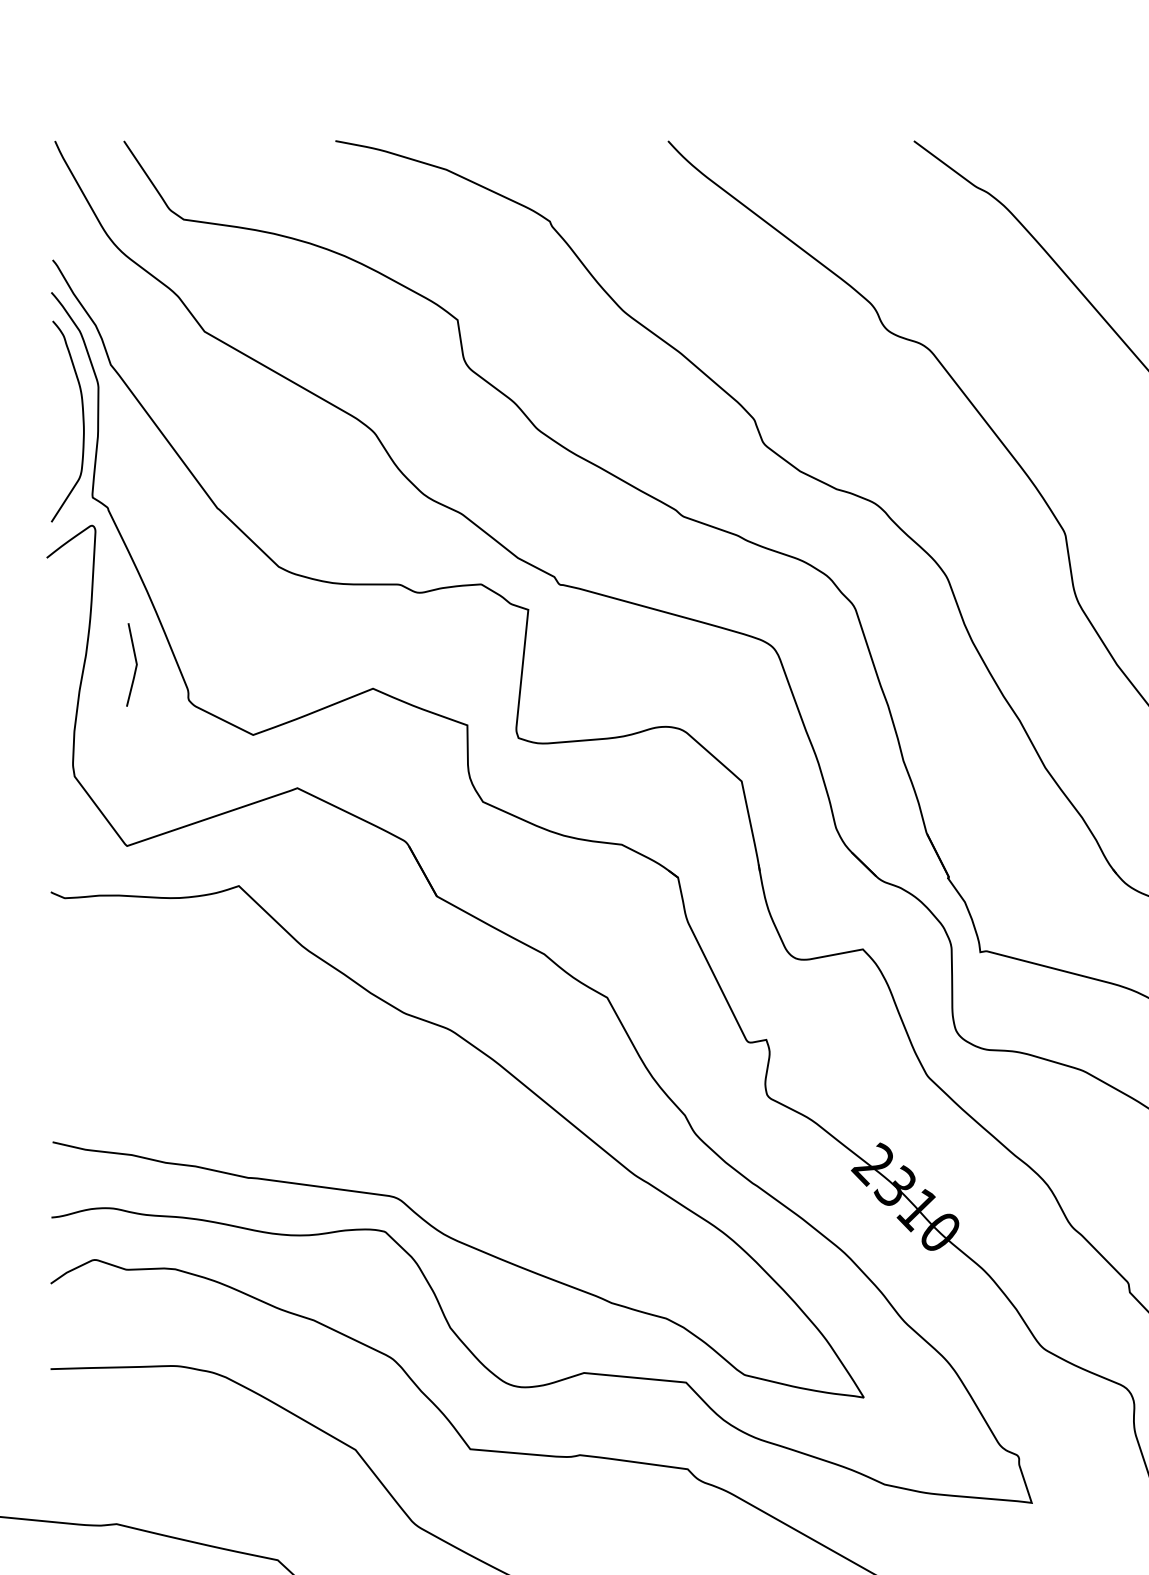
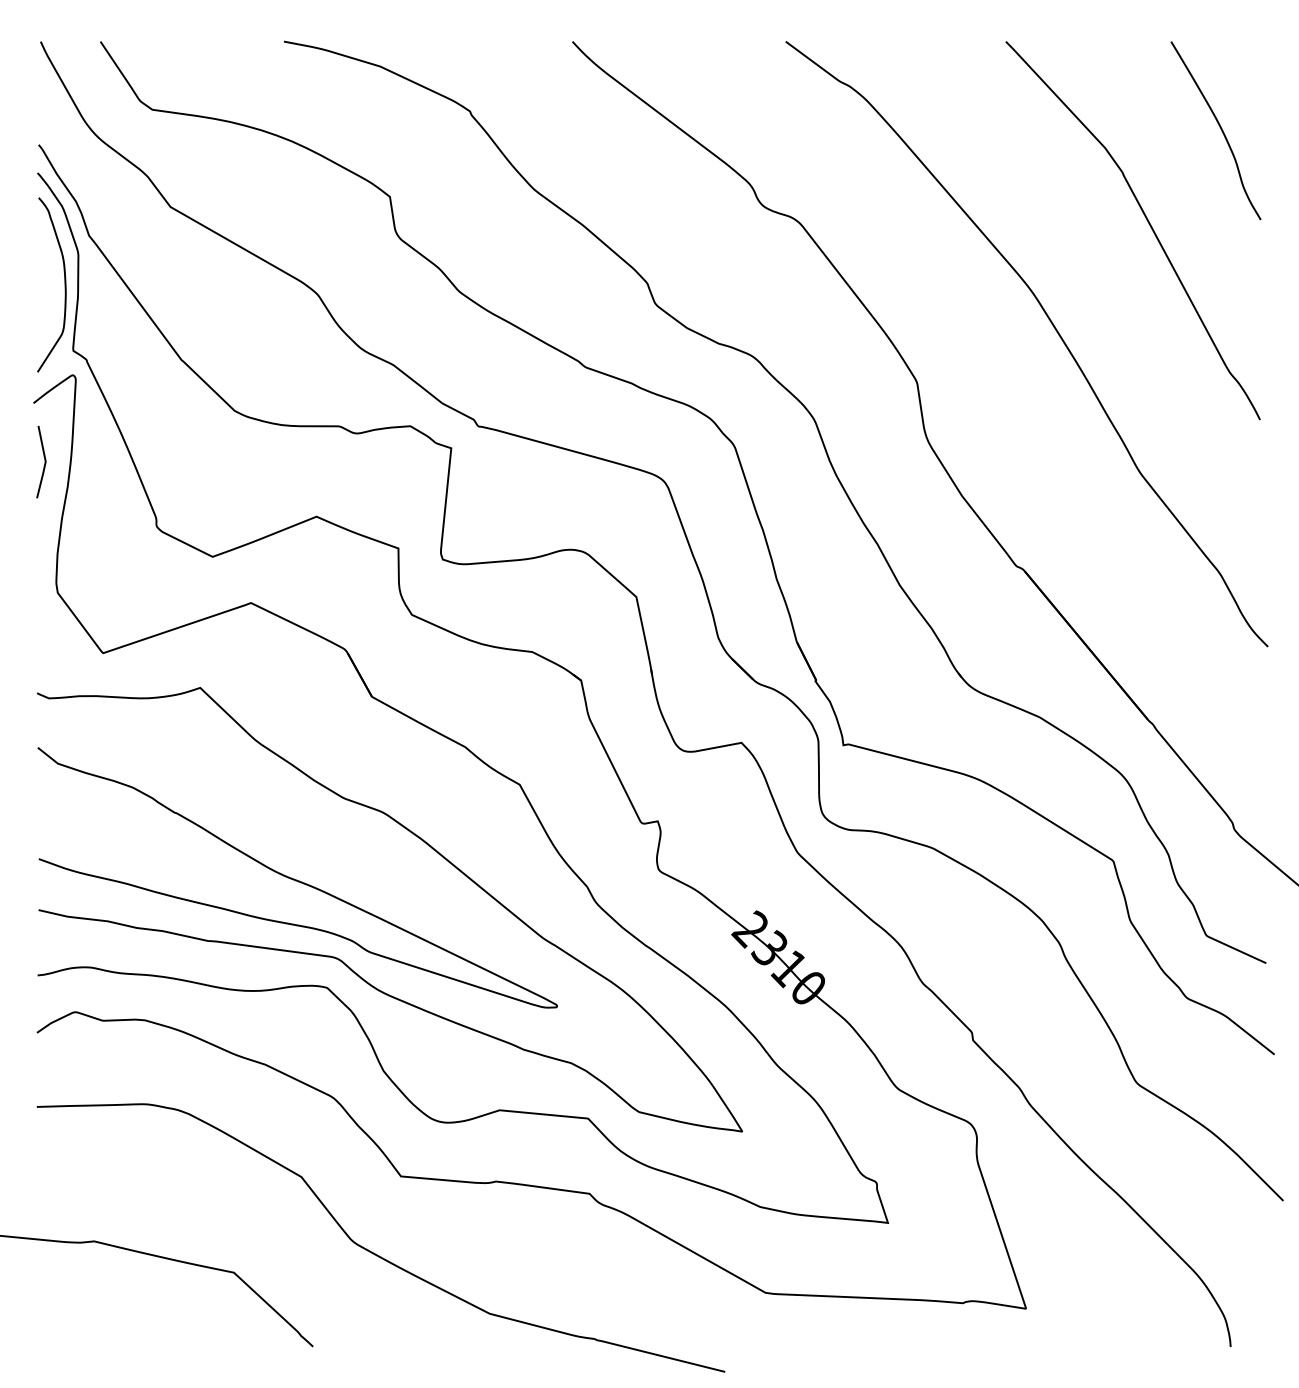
curve: (135, 664) -> (44, 461), moved
curve: (349, 1106) -> (296, 879), added

